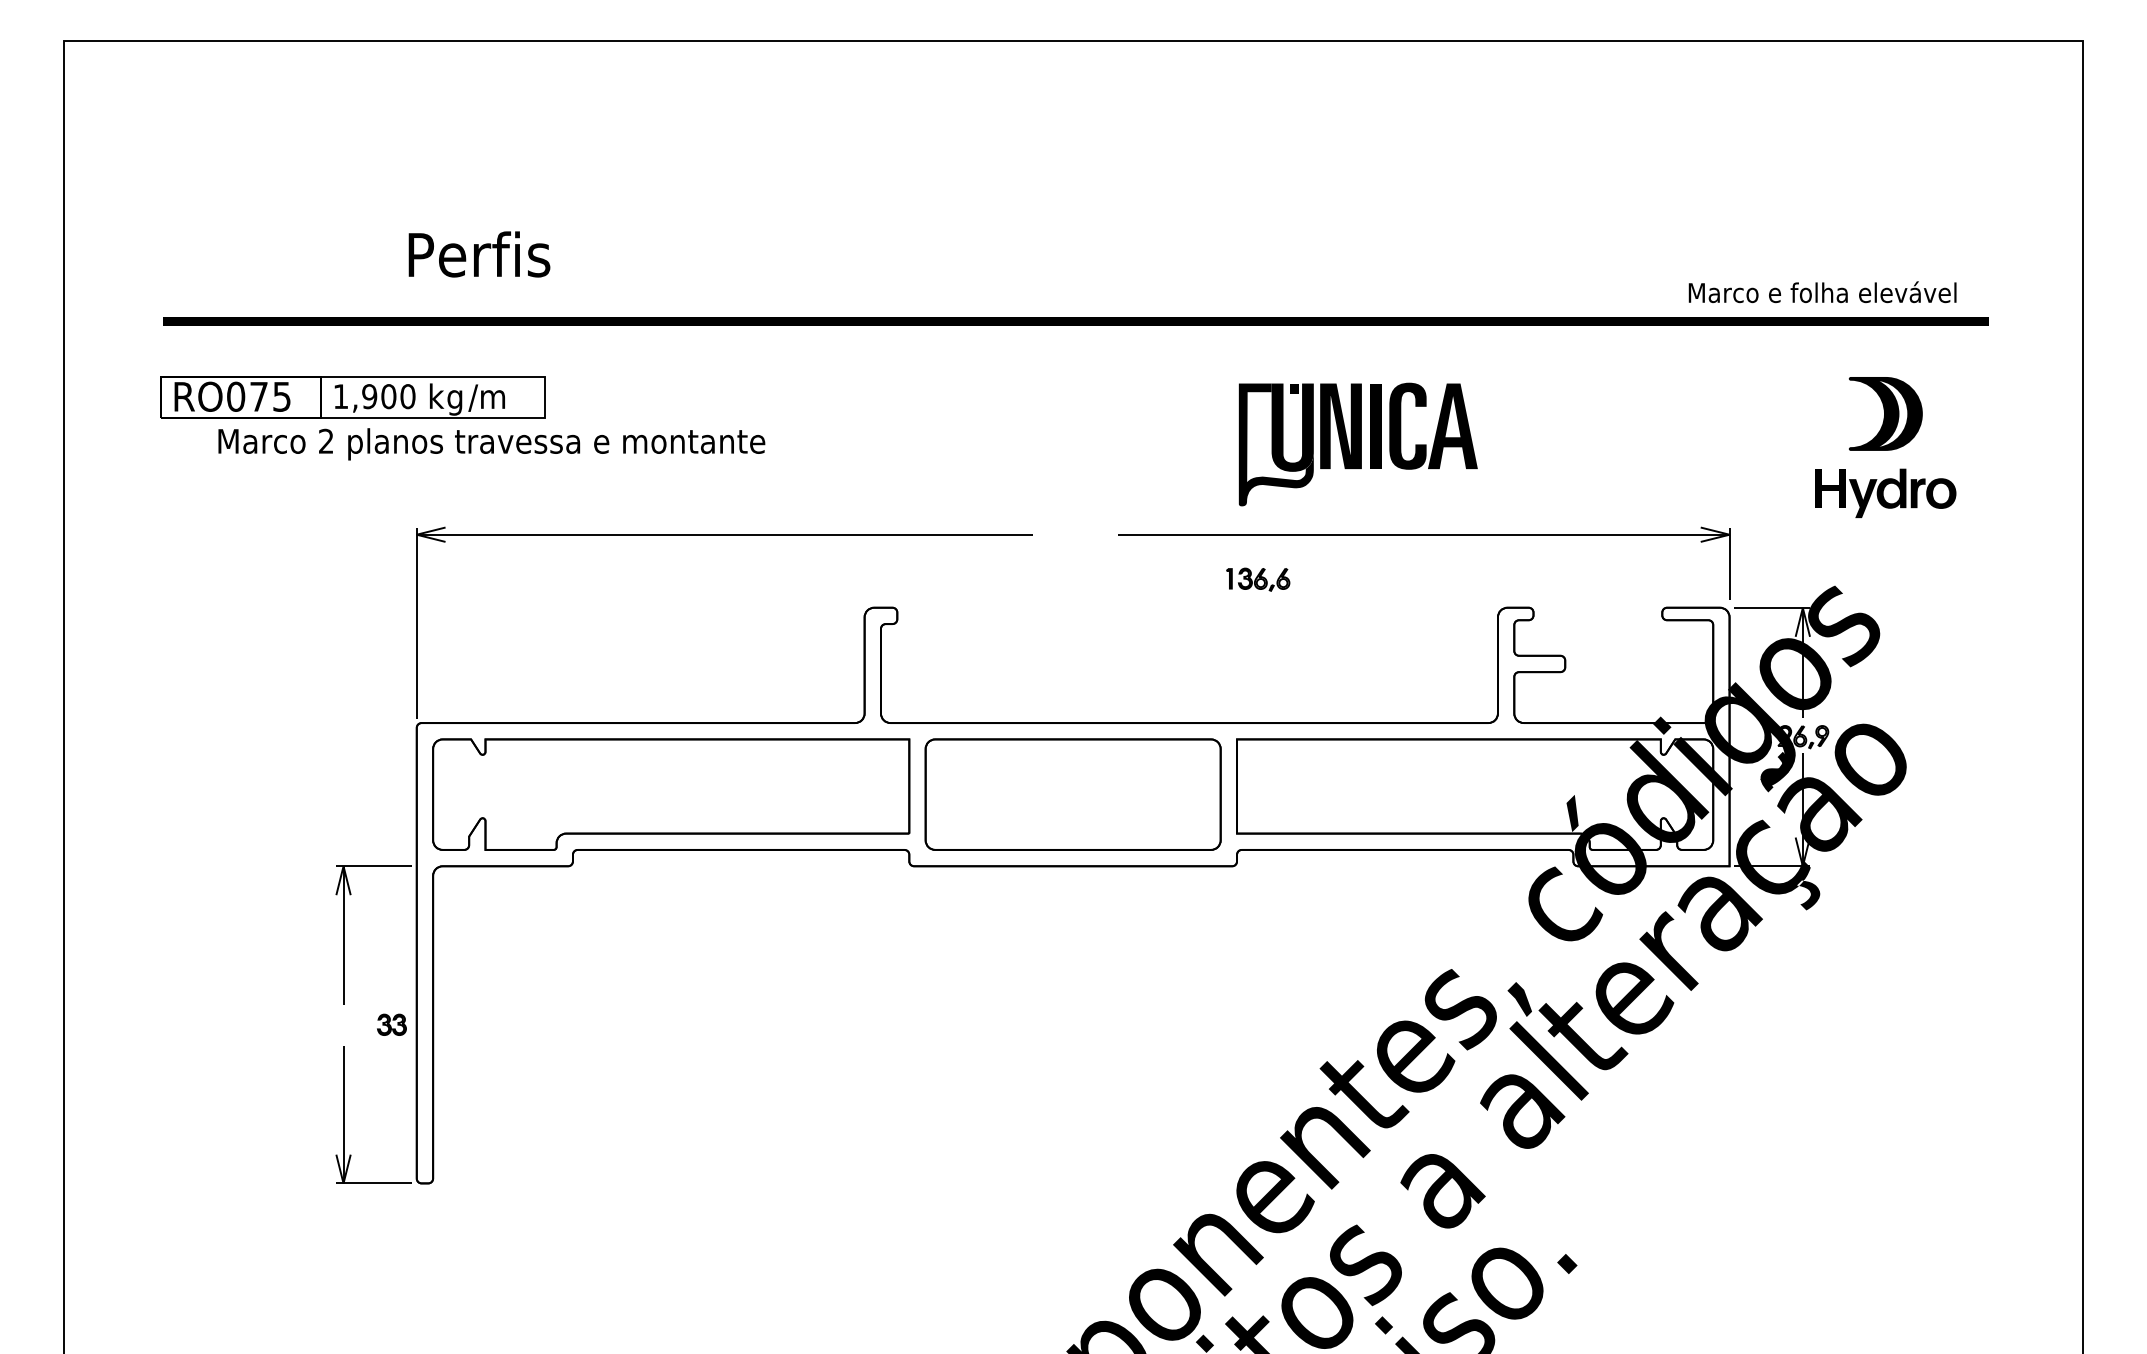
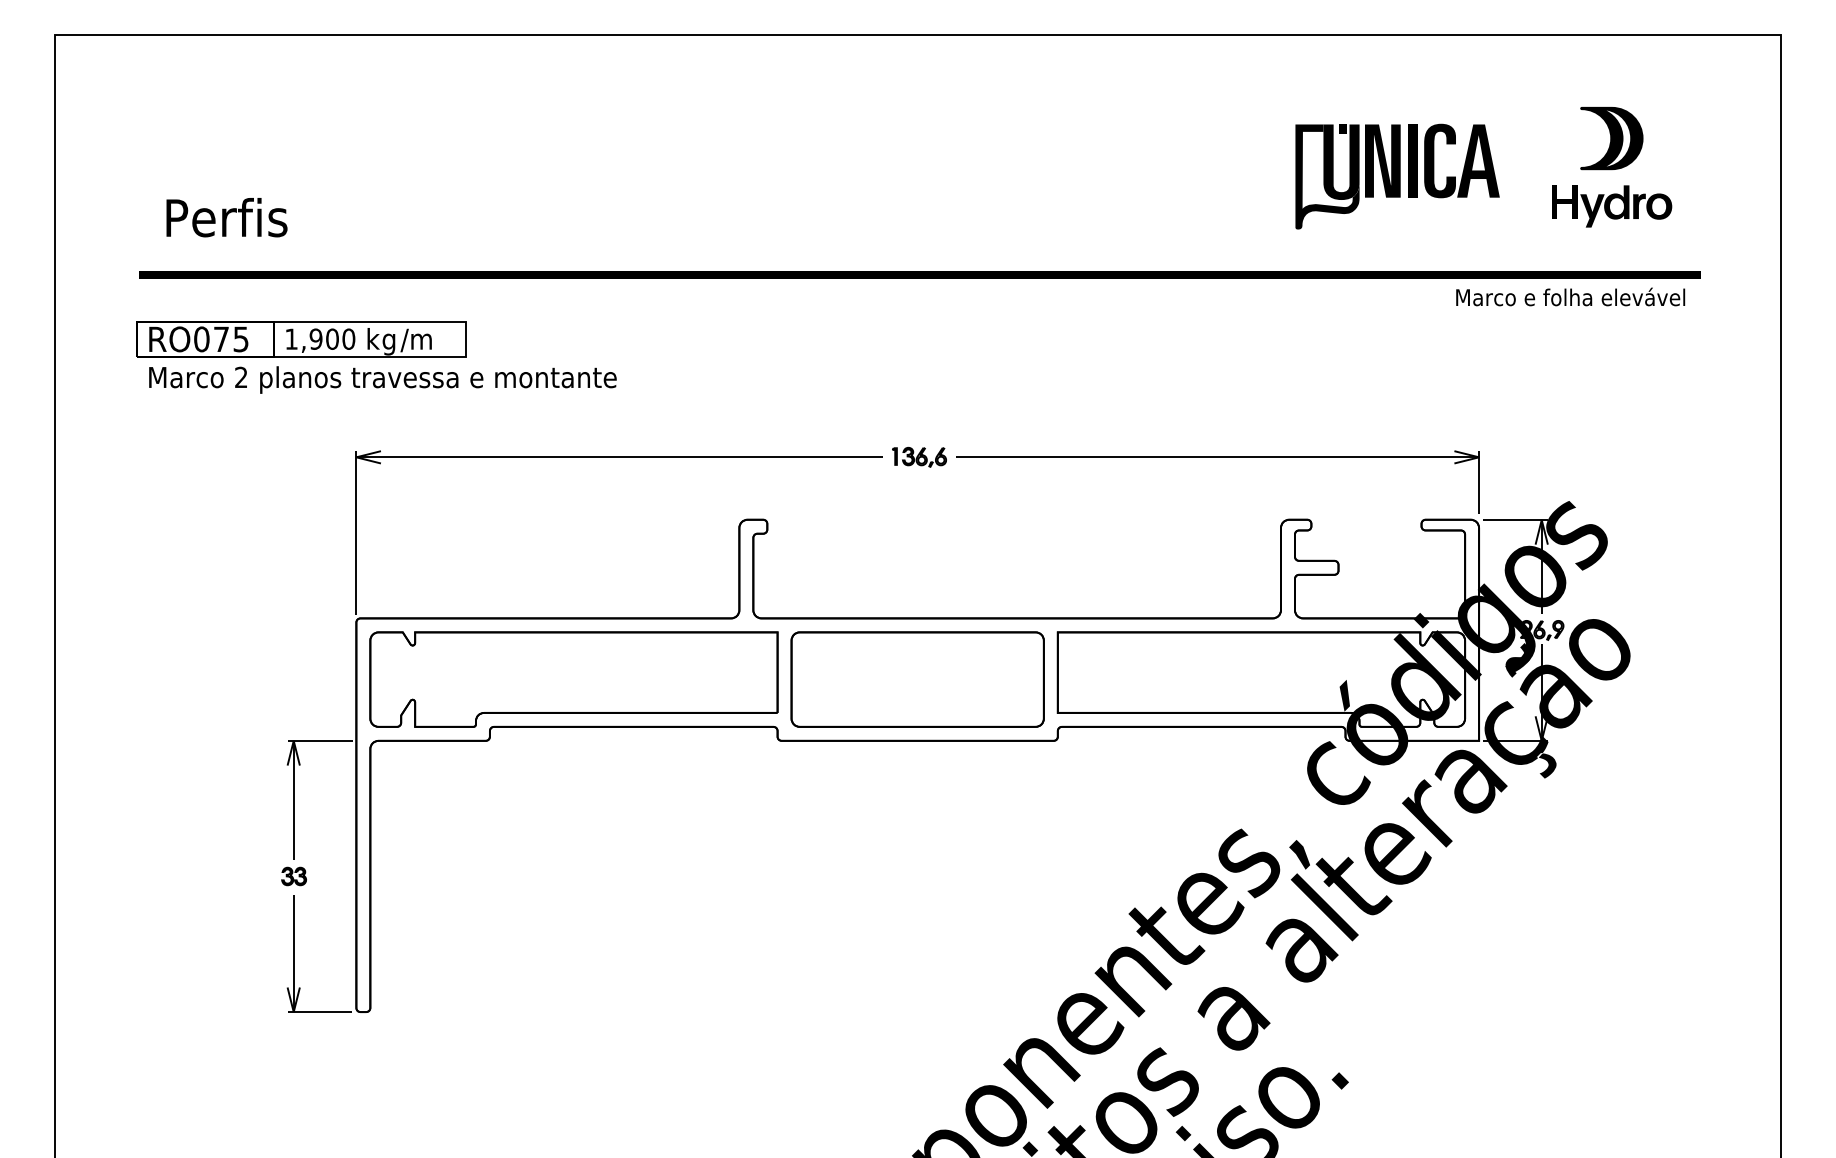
text: (479, 254) -> (226, 217), moved
text: (1822, 292) -> (1570, 297), moved
text: (491, 444) -> (382, 380), moved
part: (1357, 444) -> (1396, 176), moved
part: (1885, 447) -> (1611, 167), moved
part: (1258, 579) -> (919, 457), moved
part: (391, 1024) -> (293, 876), moved

